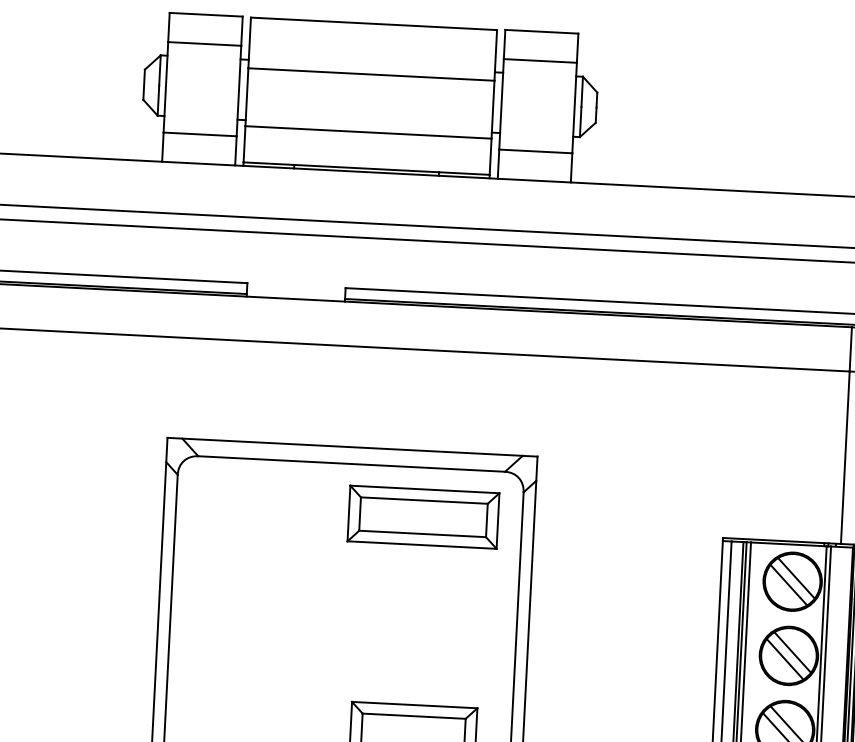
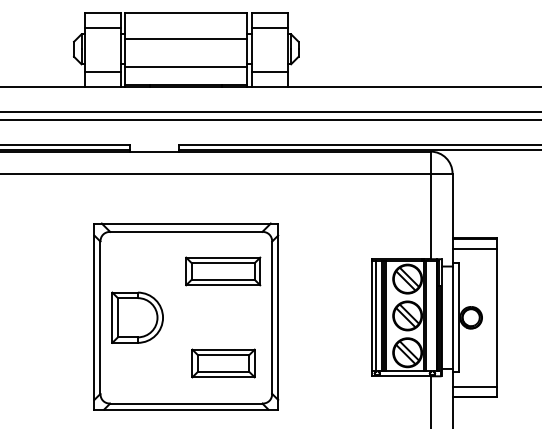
part: (424, 517) -> (223, 271), moved
part: (244, 631) -> (137, 317), added

